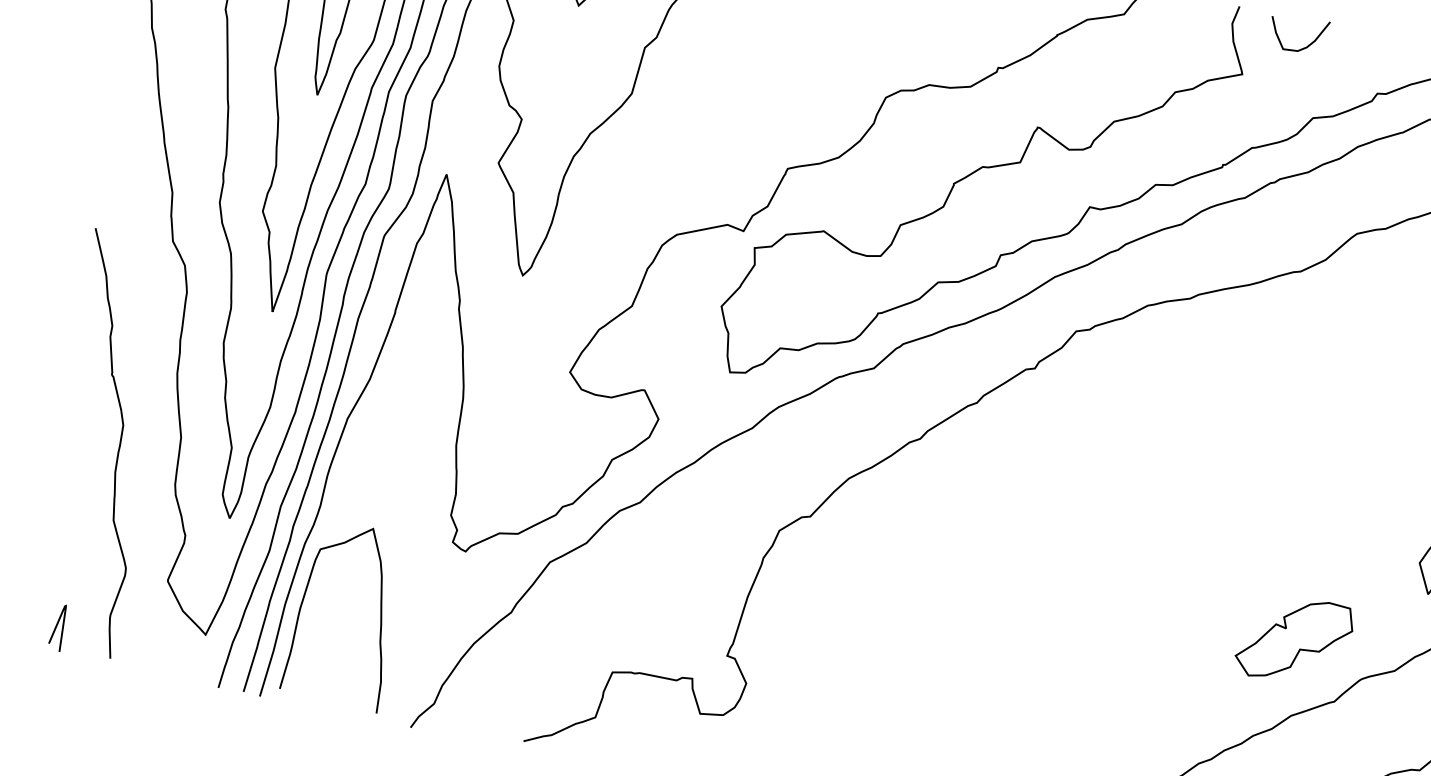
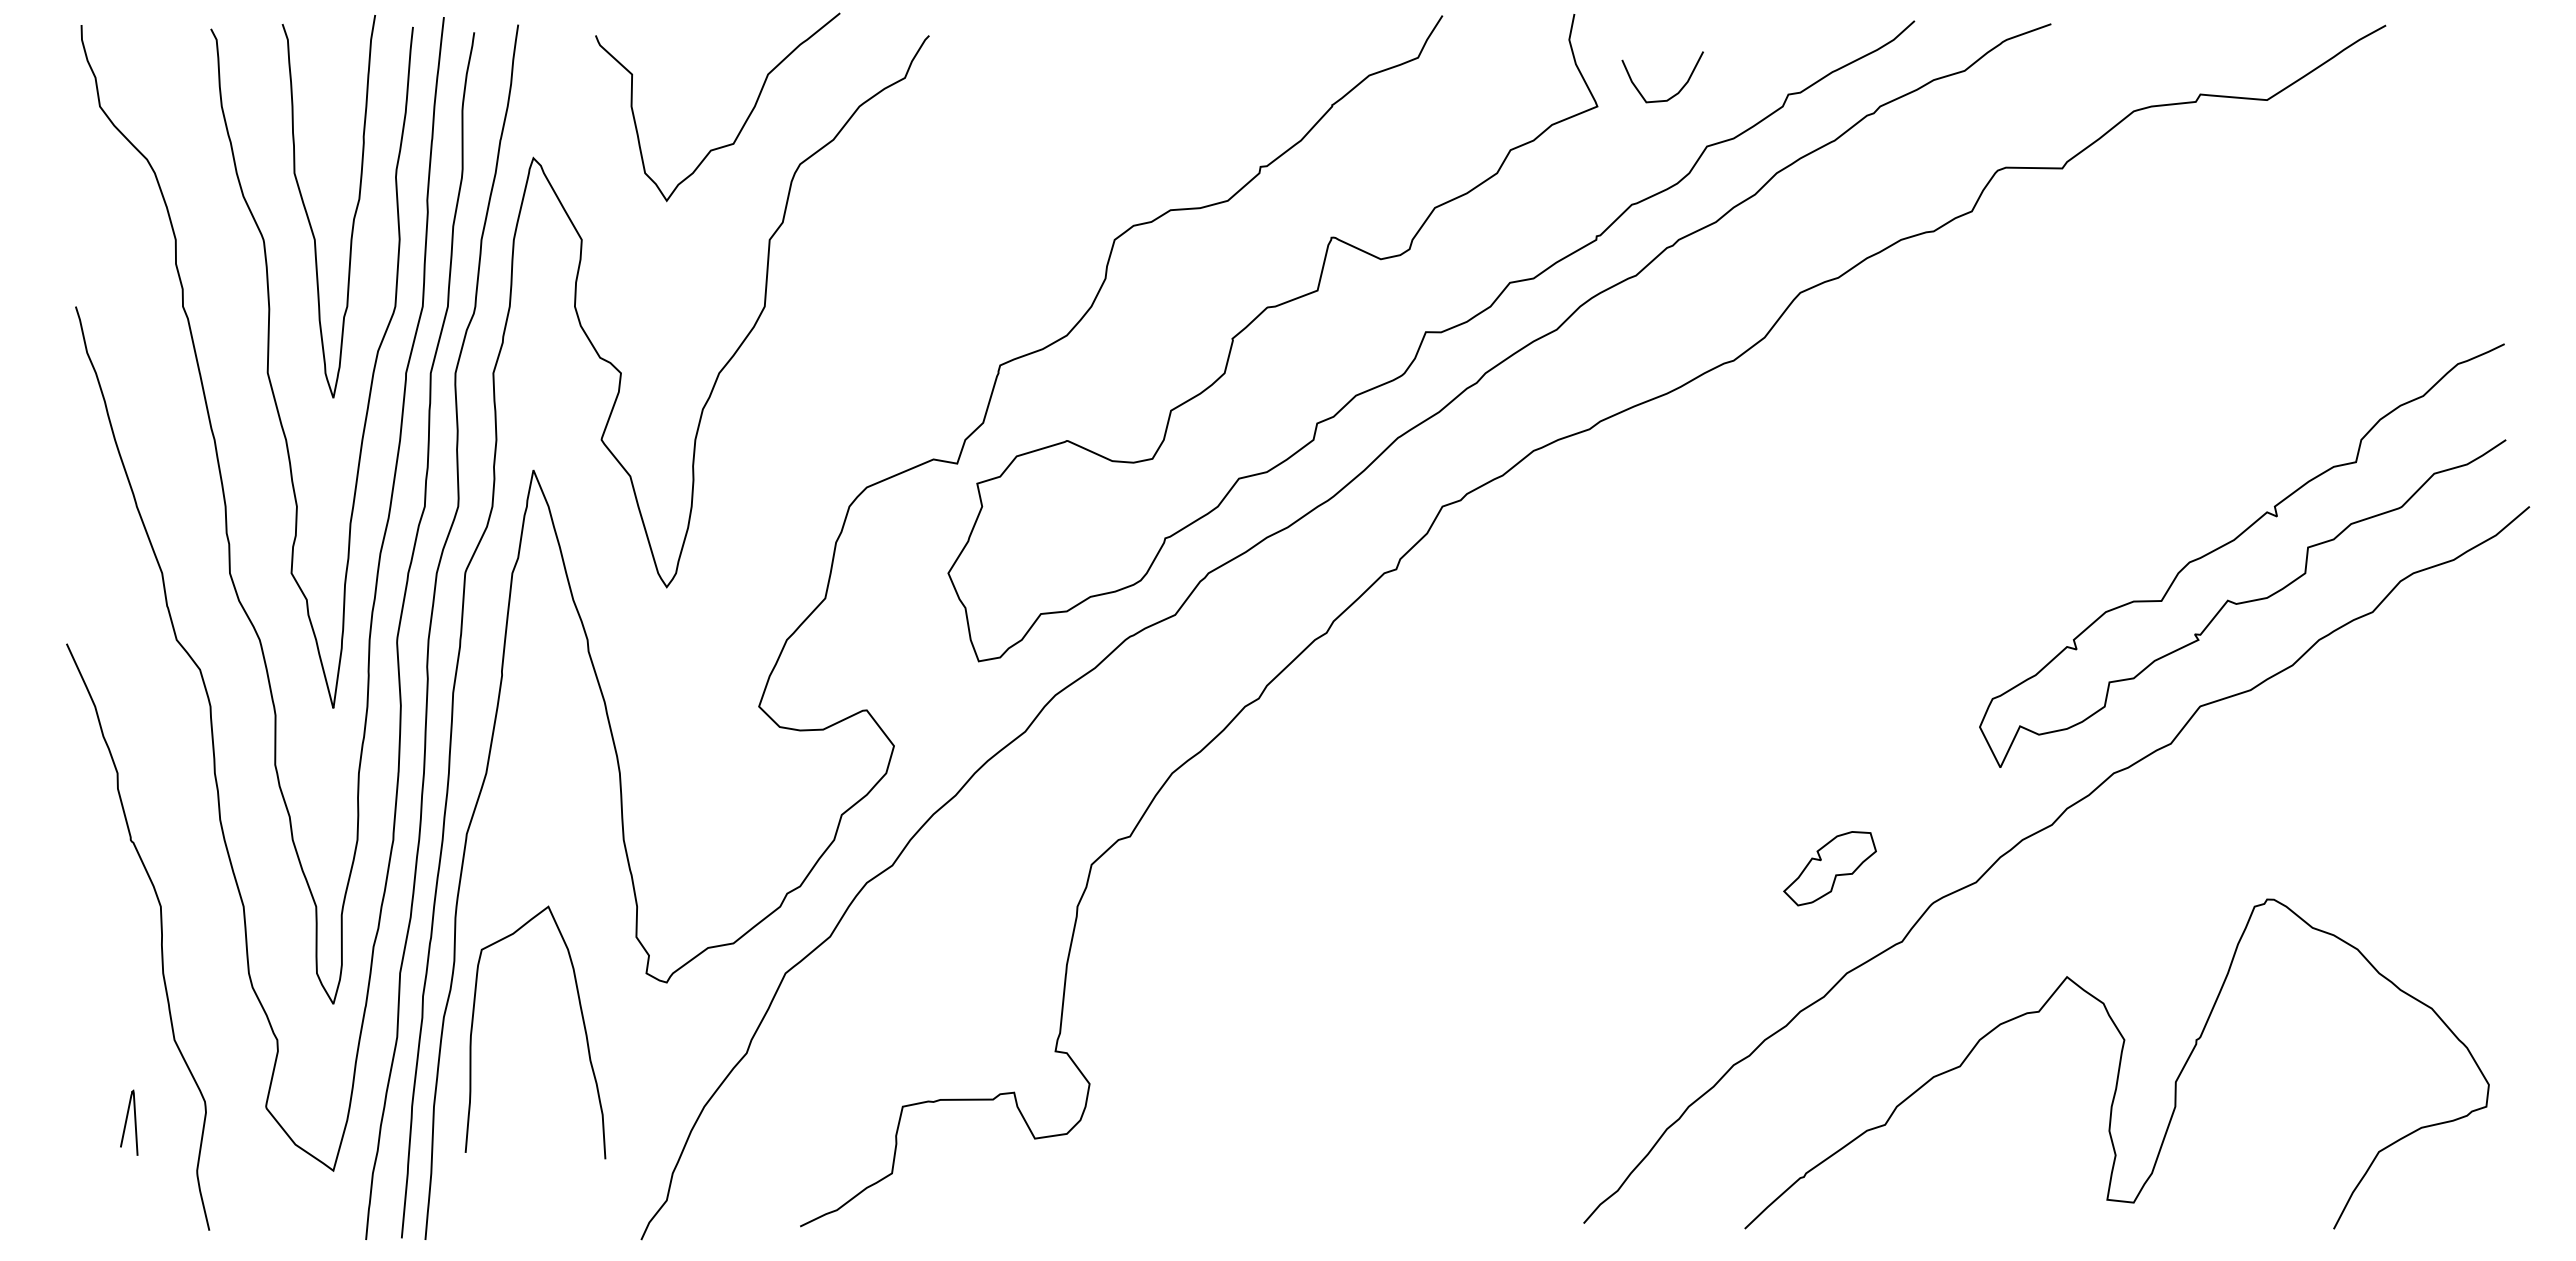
curve: (1304, 47) -> (1675, 93), moved
curve: (380, 613) -> (582, 1021), moved
curve: (57, 625) -> (127, 1120), moved
part: (1294, 640) -> (1829, 868), size x0.6

